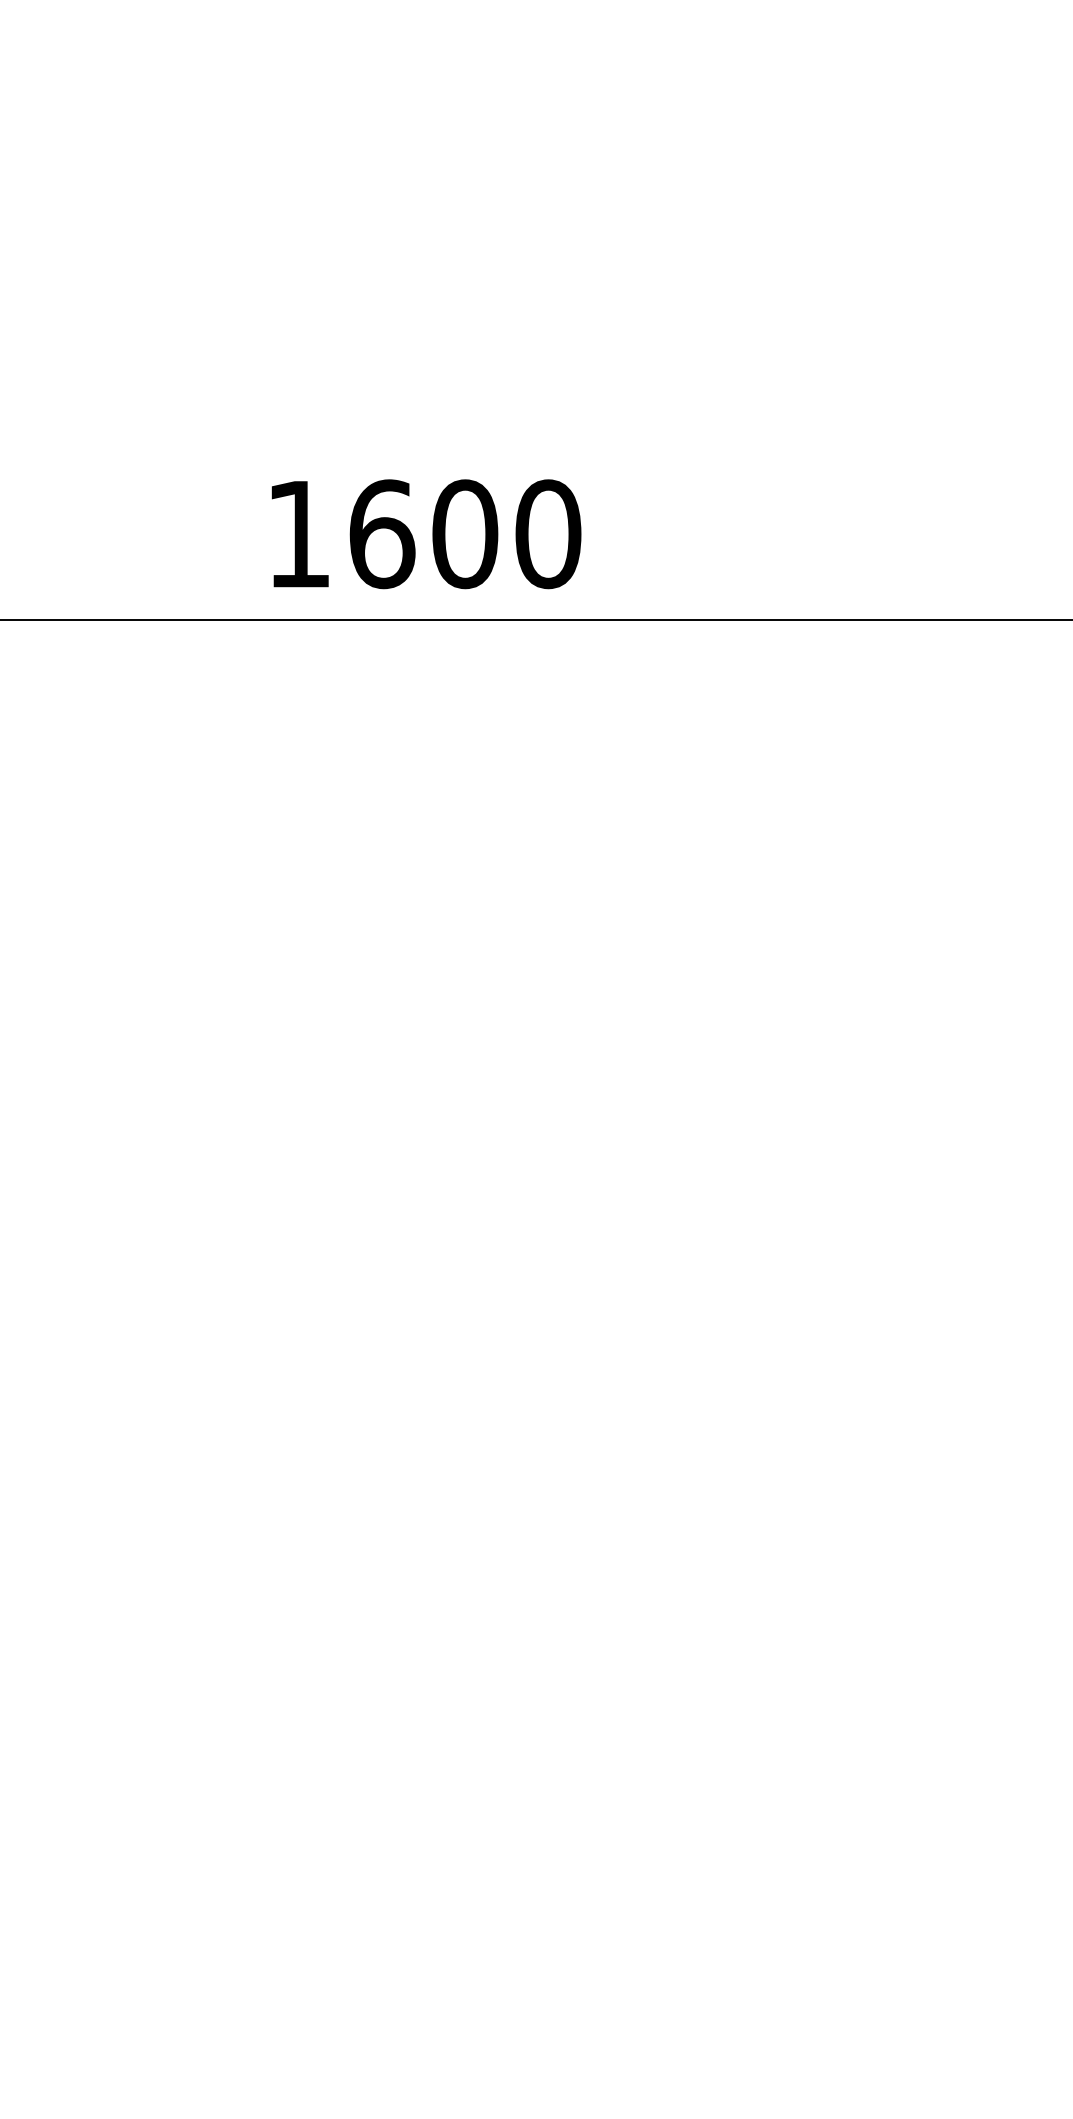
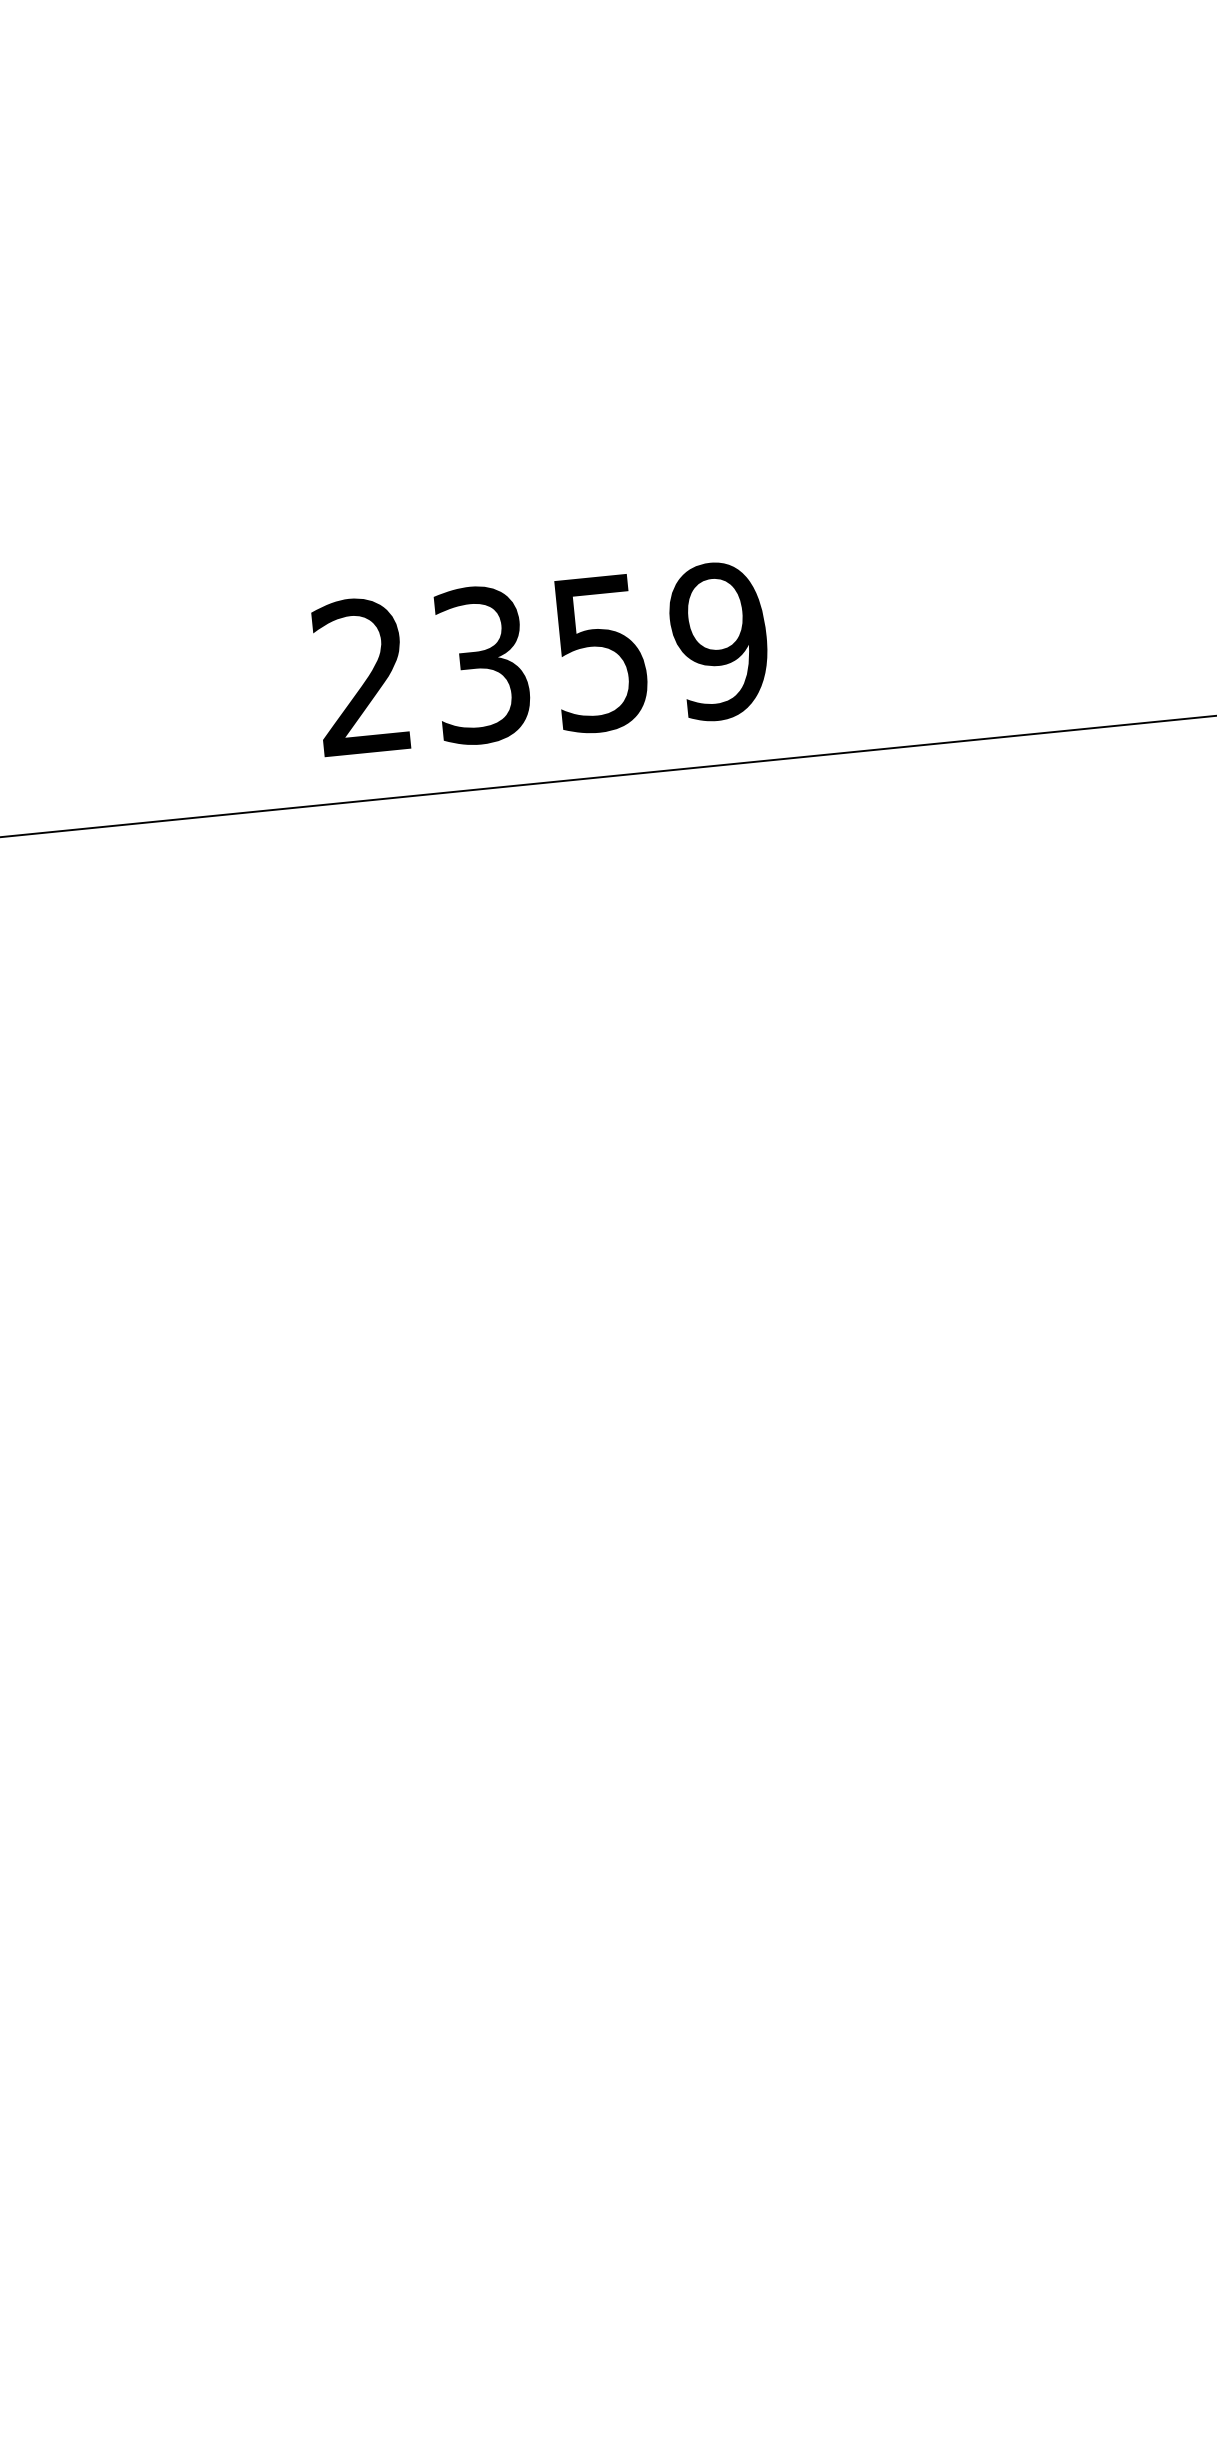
text: (424, 534) -> (542, 659), 1600 -> 2359

